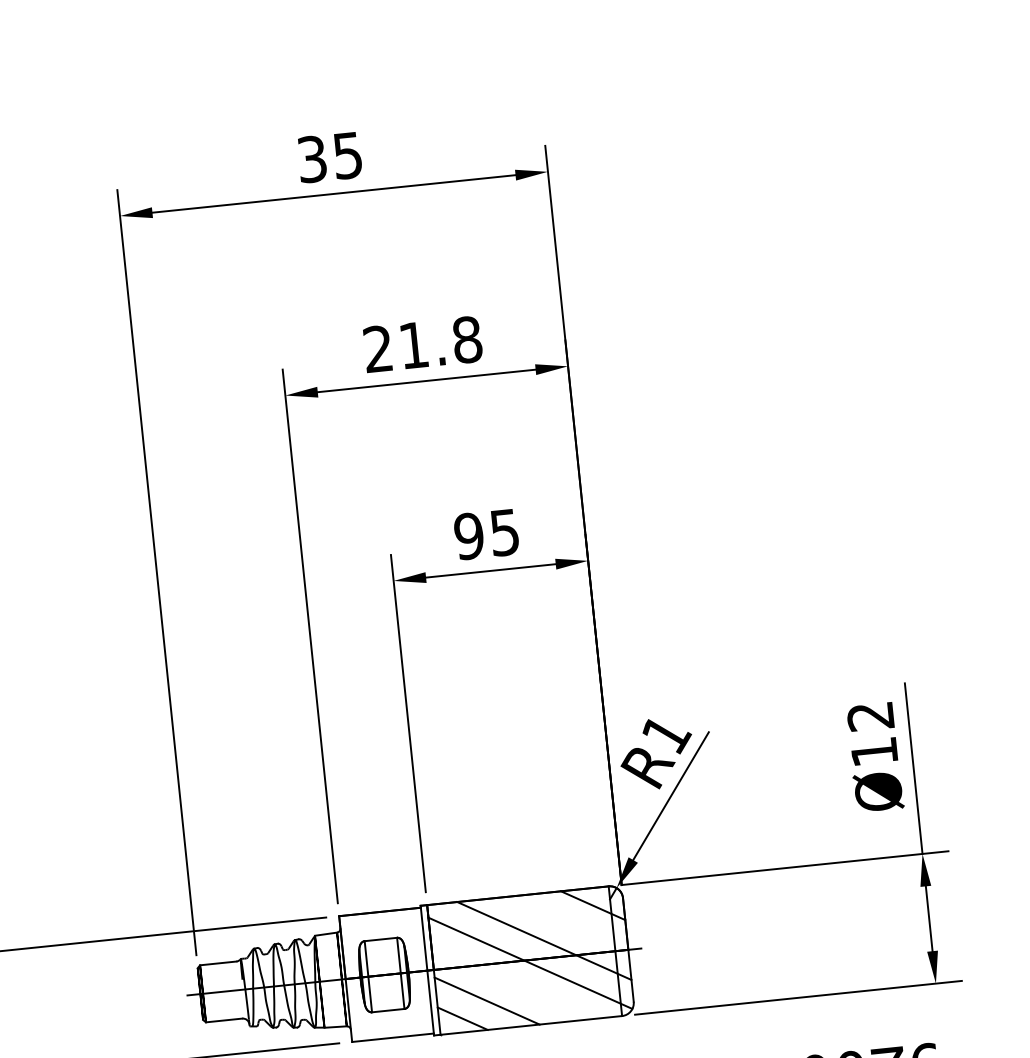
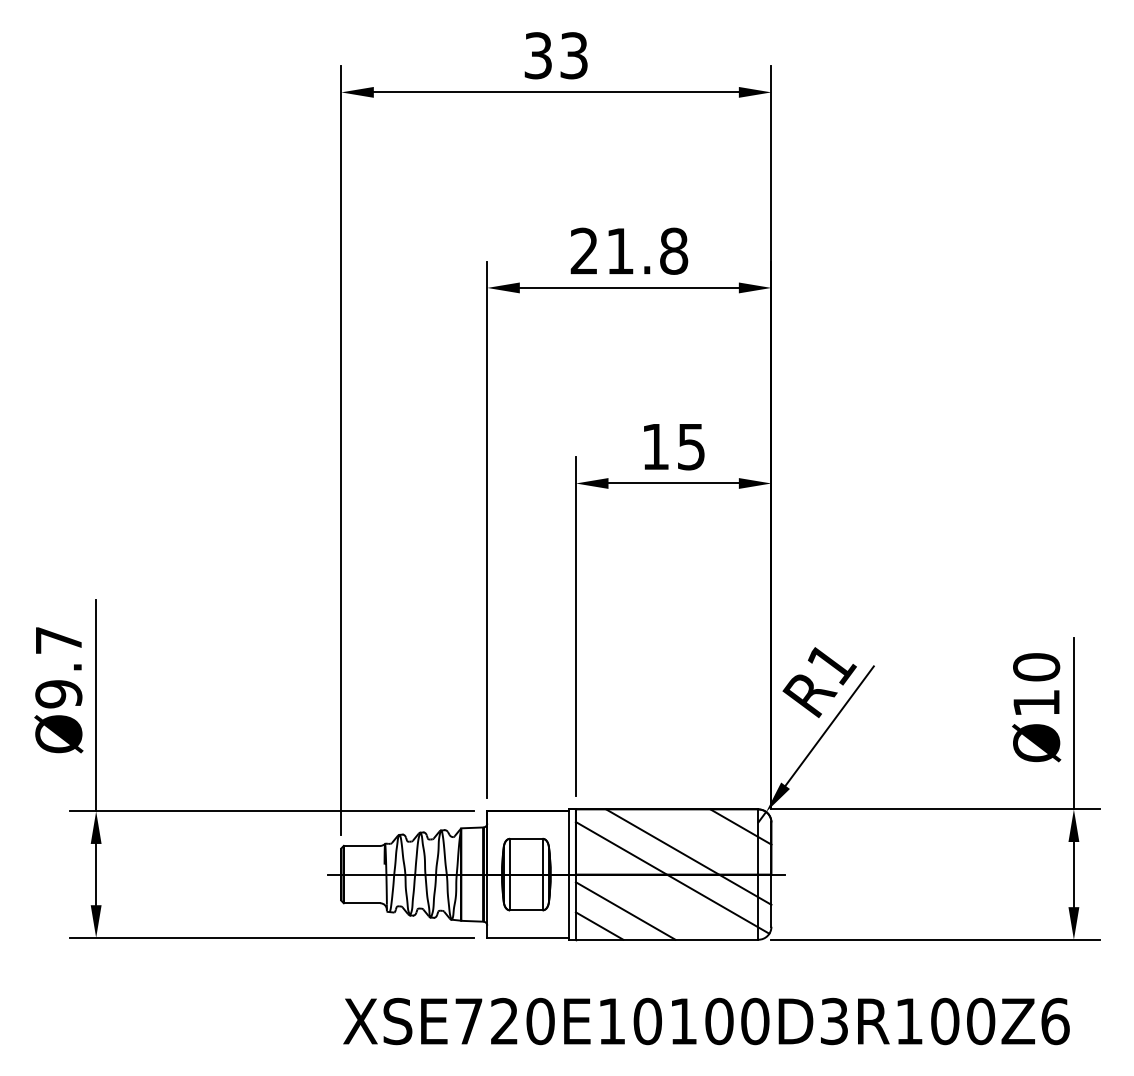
text: (348, 155) -> (574, 55), 35 -> 33
text: (469, 535) -> (655, 446), 95 -> 15
text: (870, 716) -> (1036, 667), Ø12 -> Ø10

